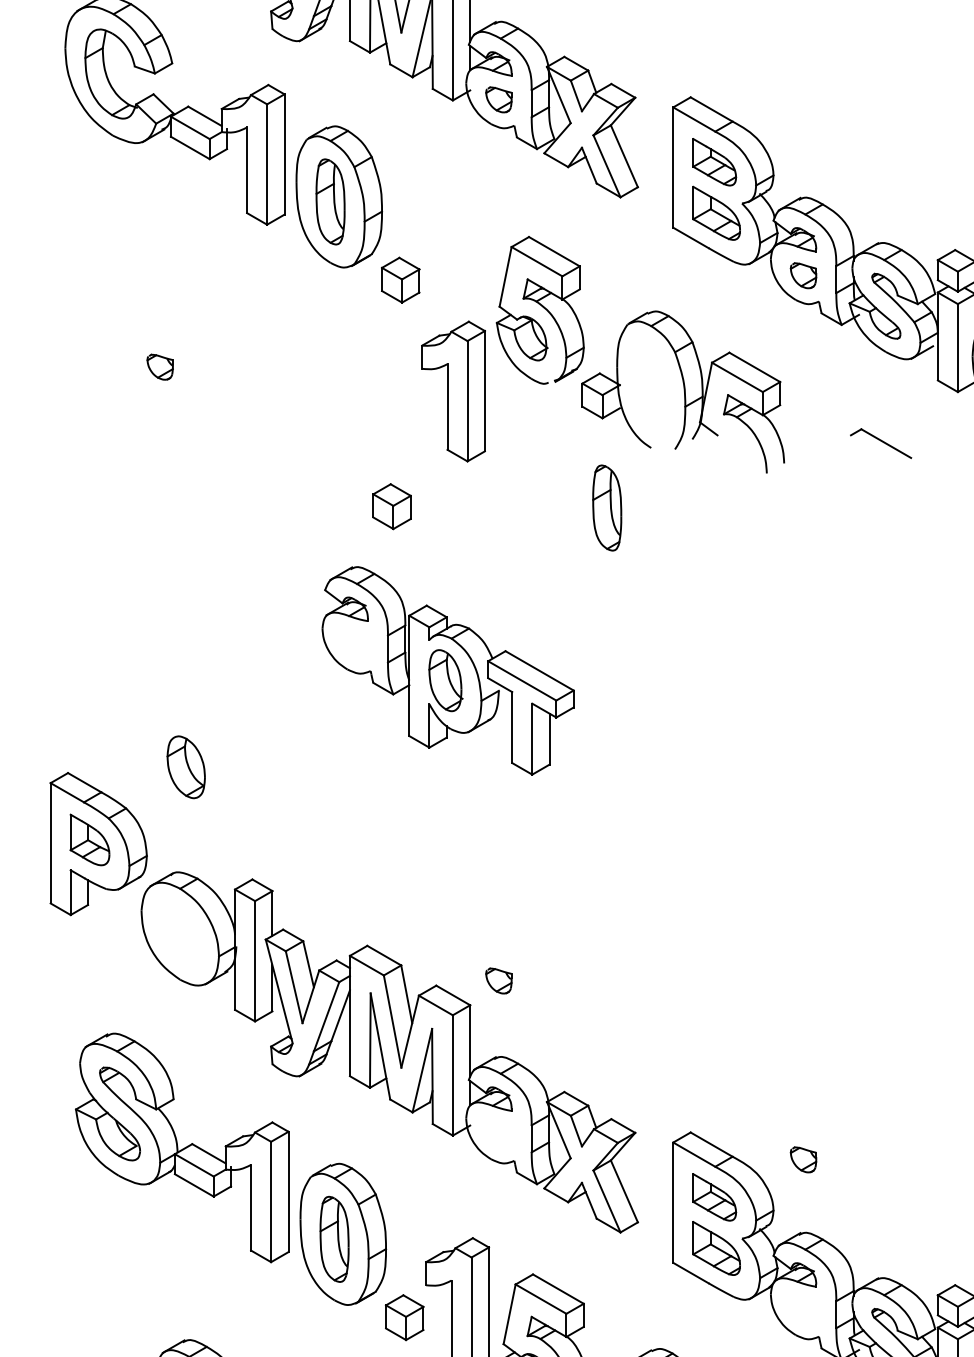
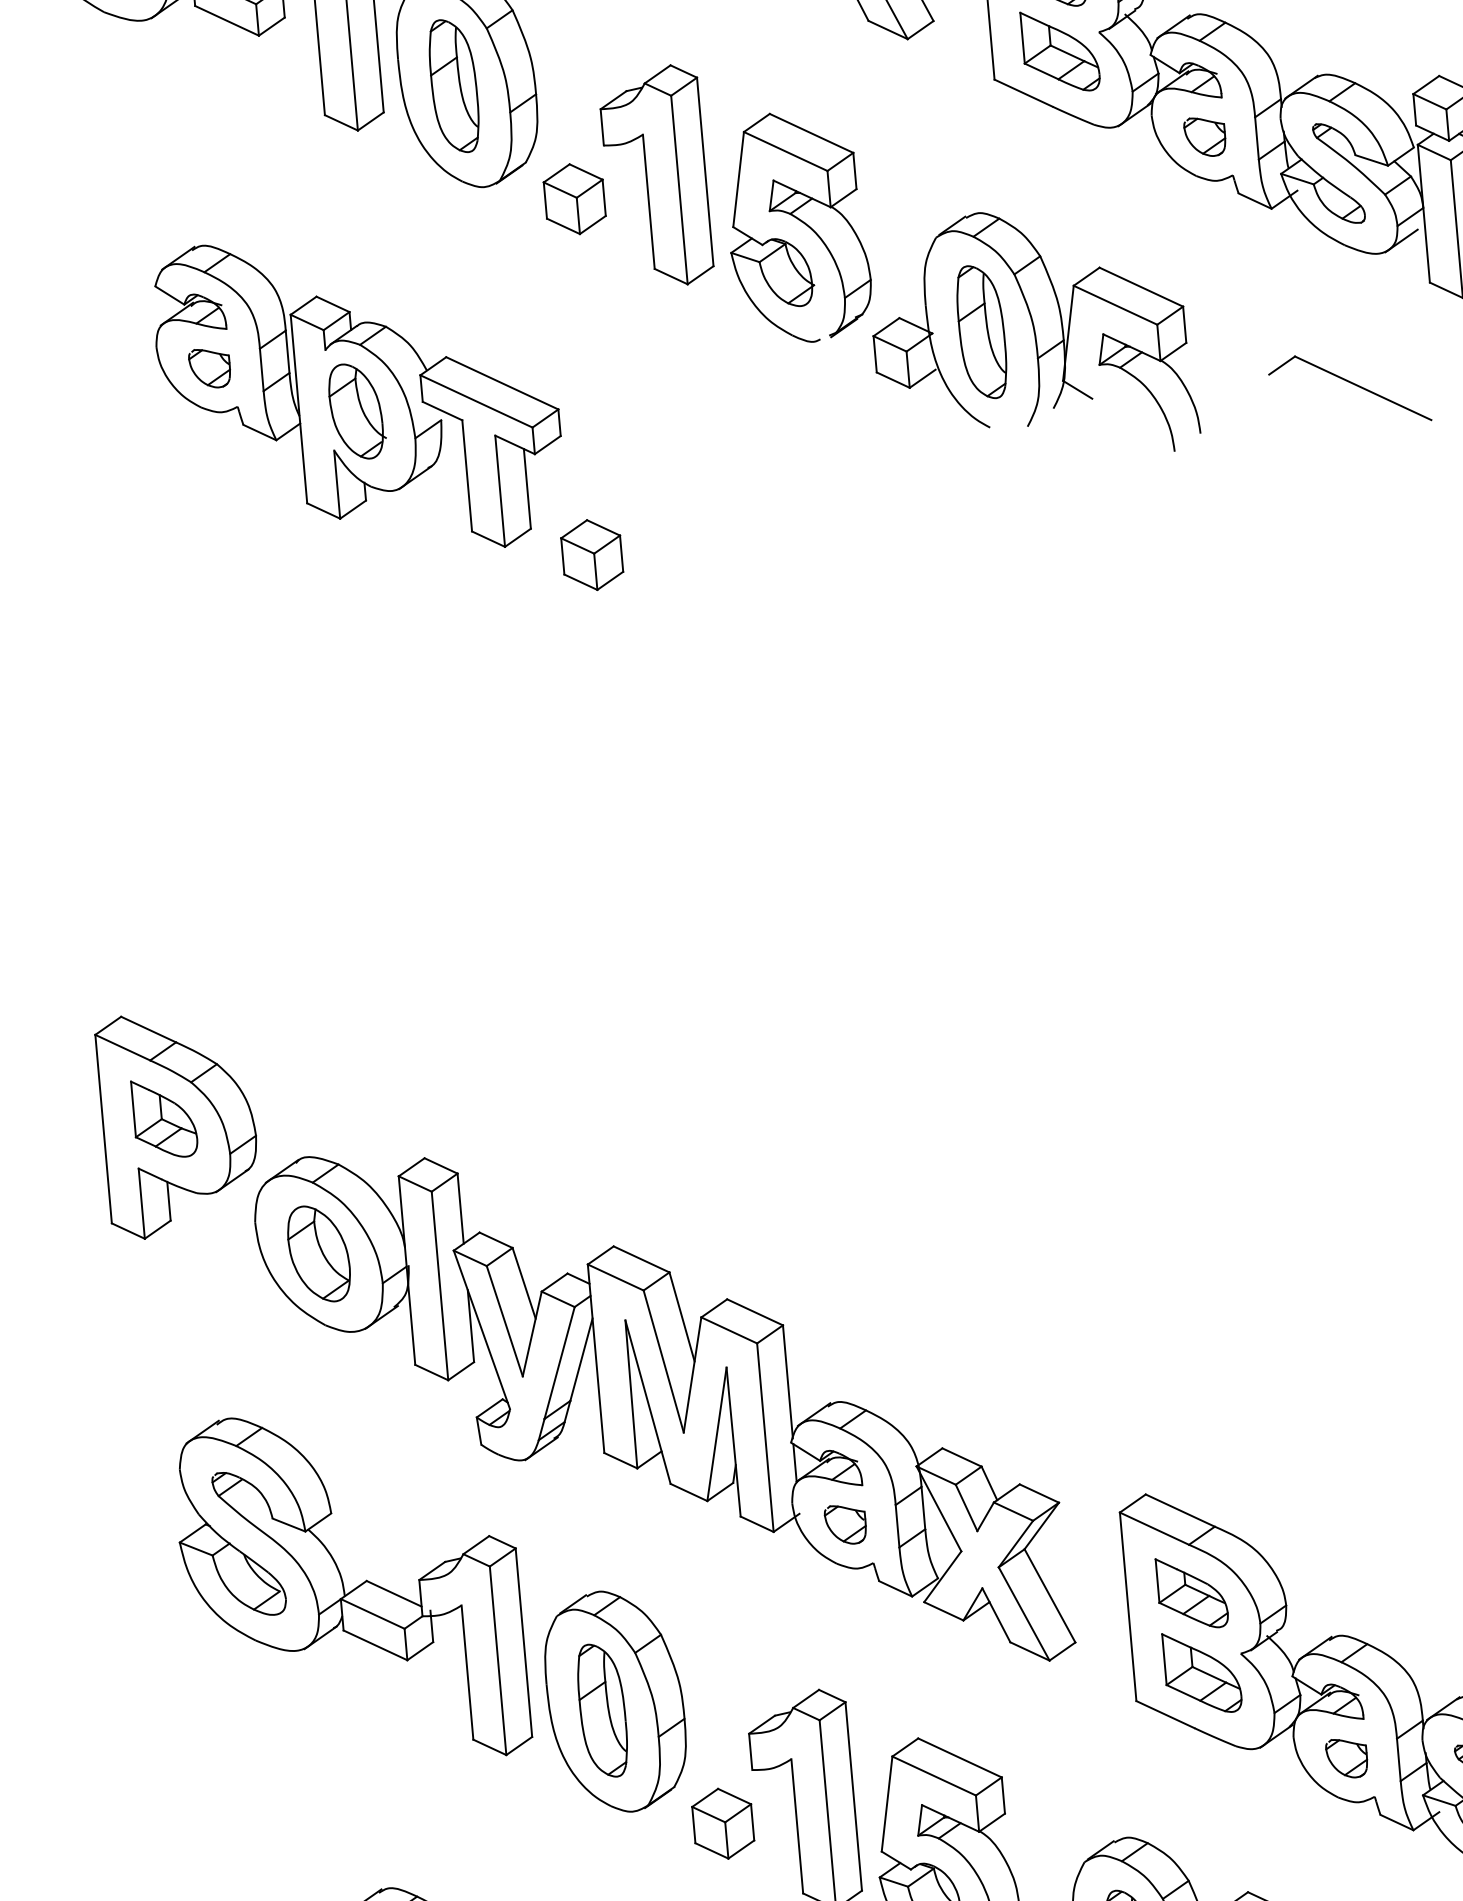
part: (453, 391) -> (656, 176), moved
part: (880, 443) -> (1348, 389), size x1.67
part: (607, 507) -> (982, 331), moved
part: (447, 670) -> (357, 395), moved
part: (185, 767) -> (317, 1254), moved
part: (498, 980) -> (844, 1523), moved
part: (803, 1159) -> (1346, 1757), moved

